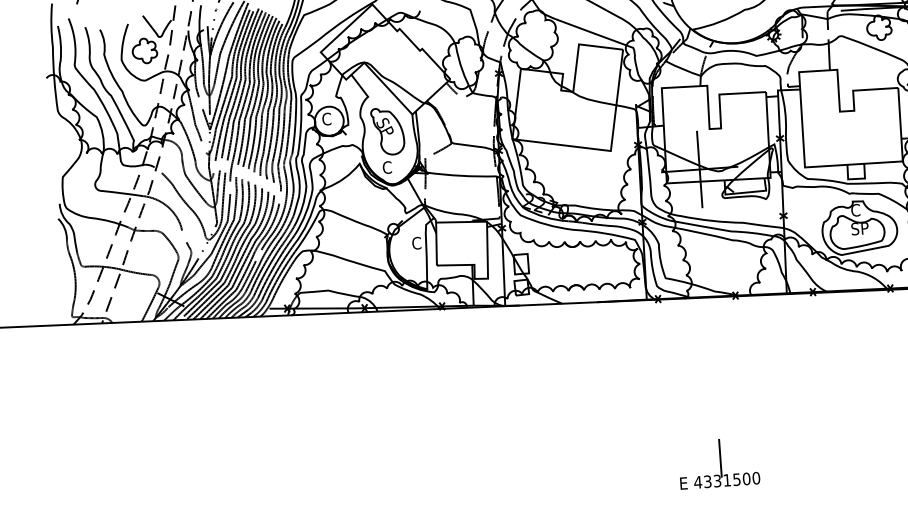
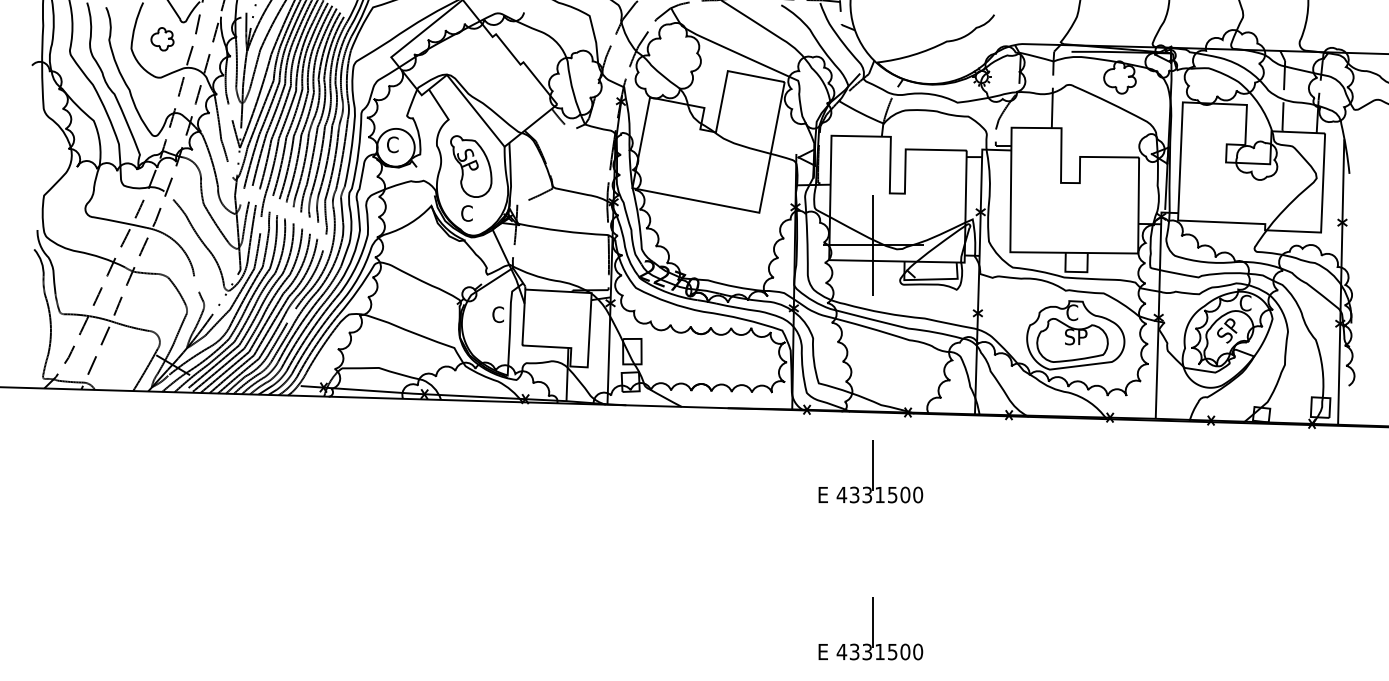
part: (144, 51) -> (162, 39), size x0.7
part: (710, 342) -> (870, 471), added

